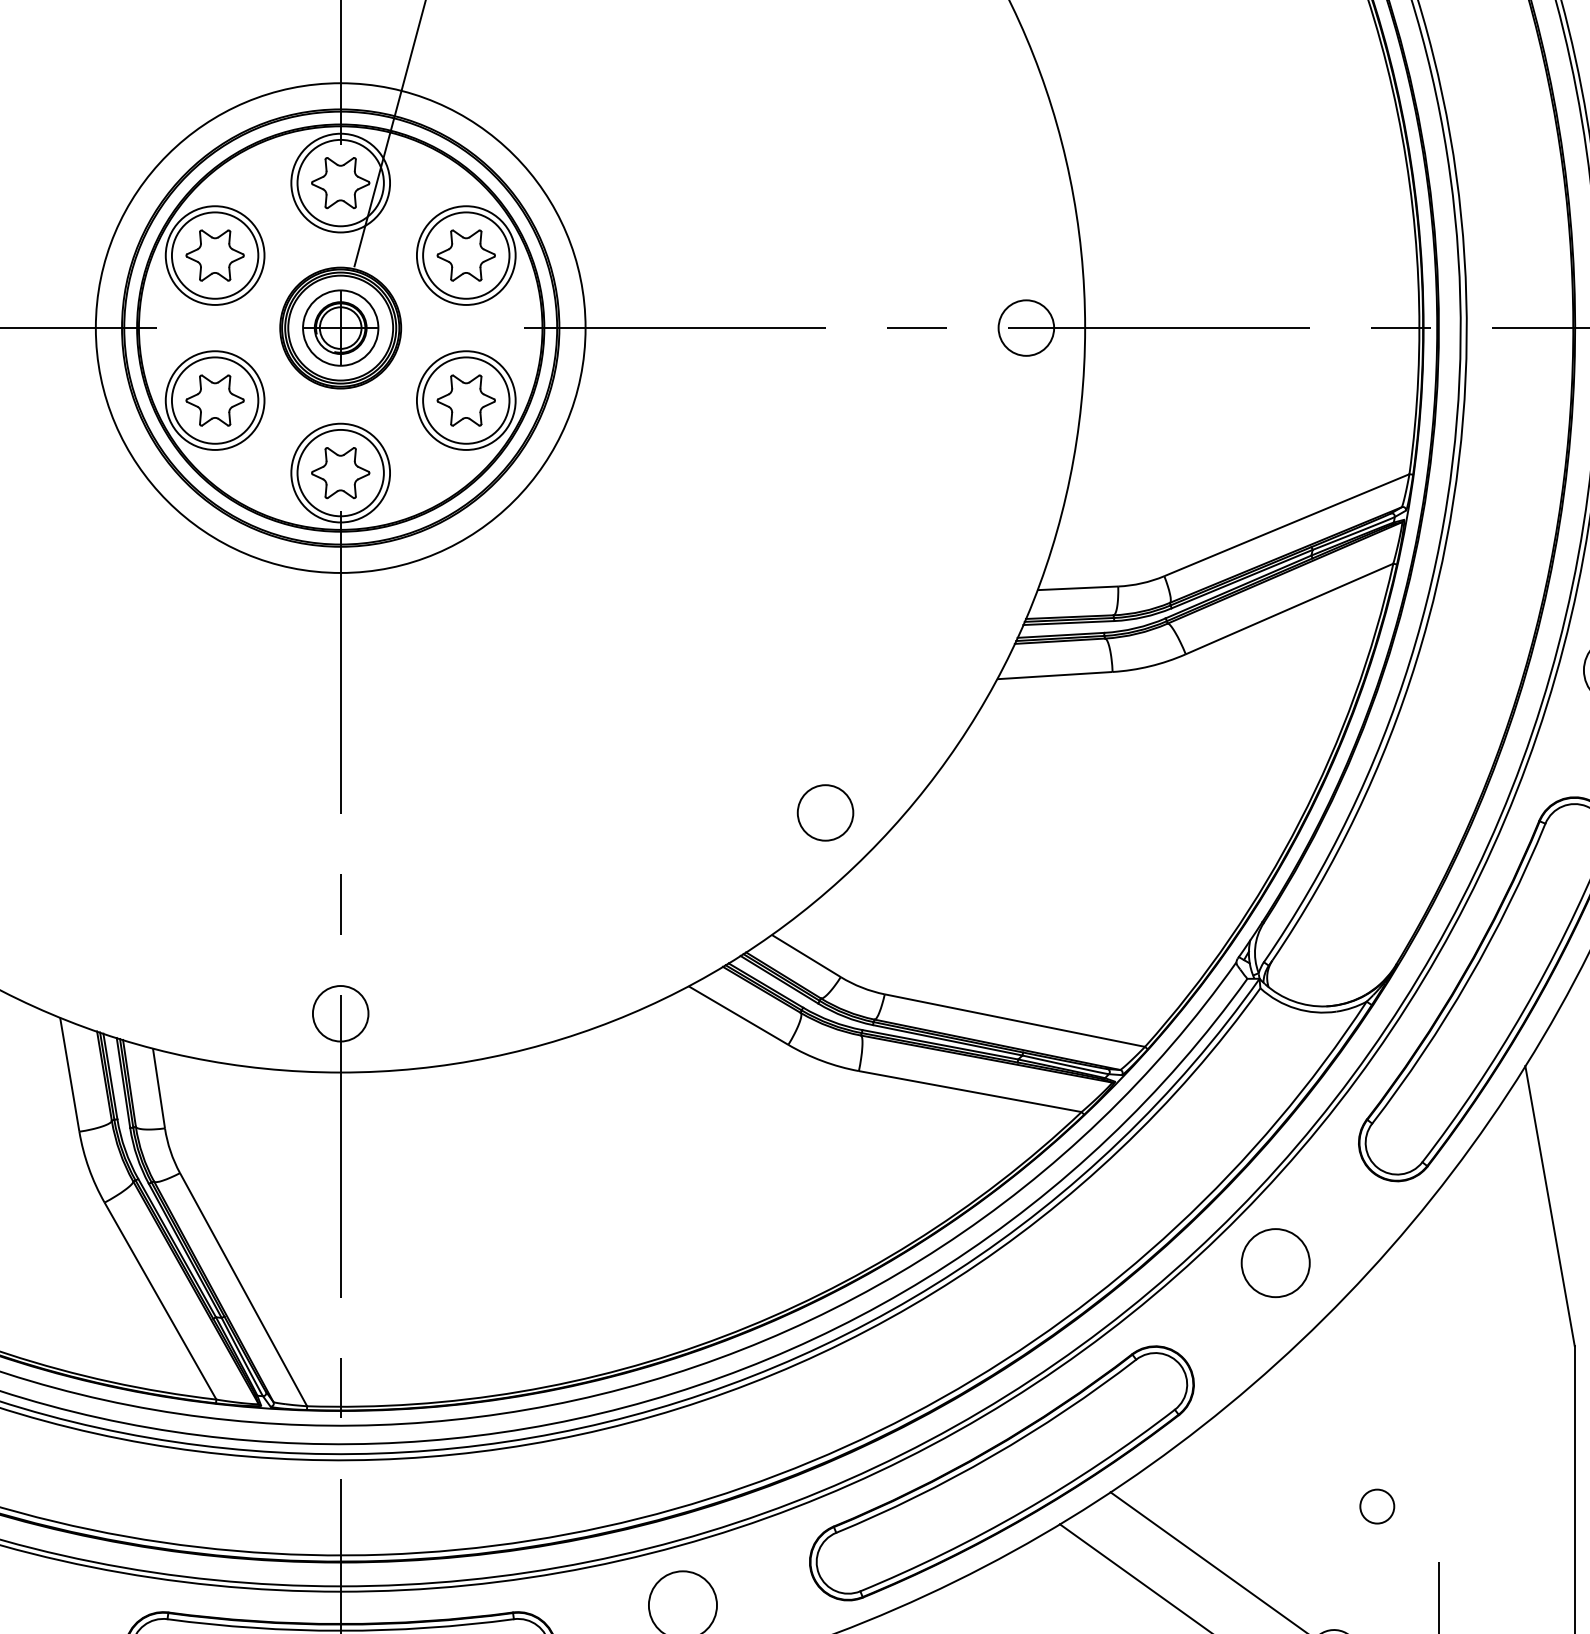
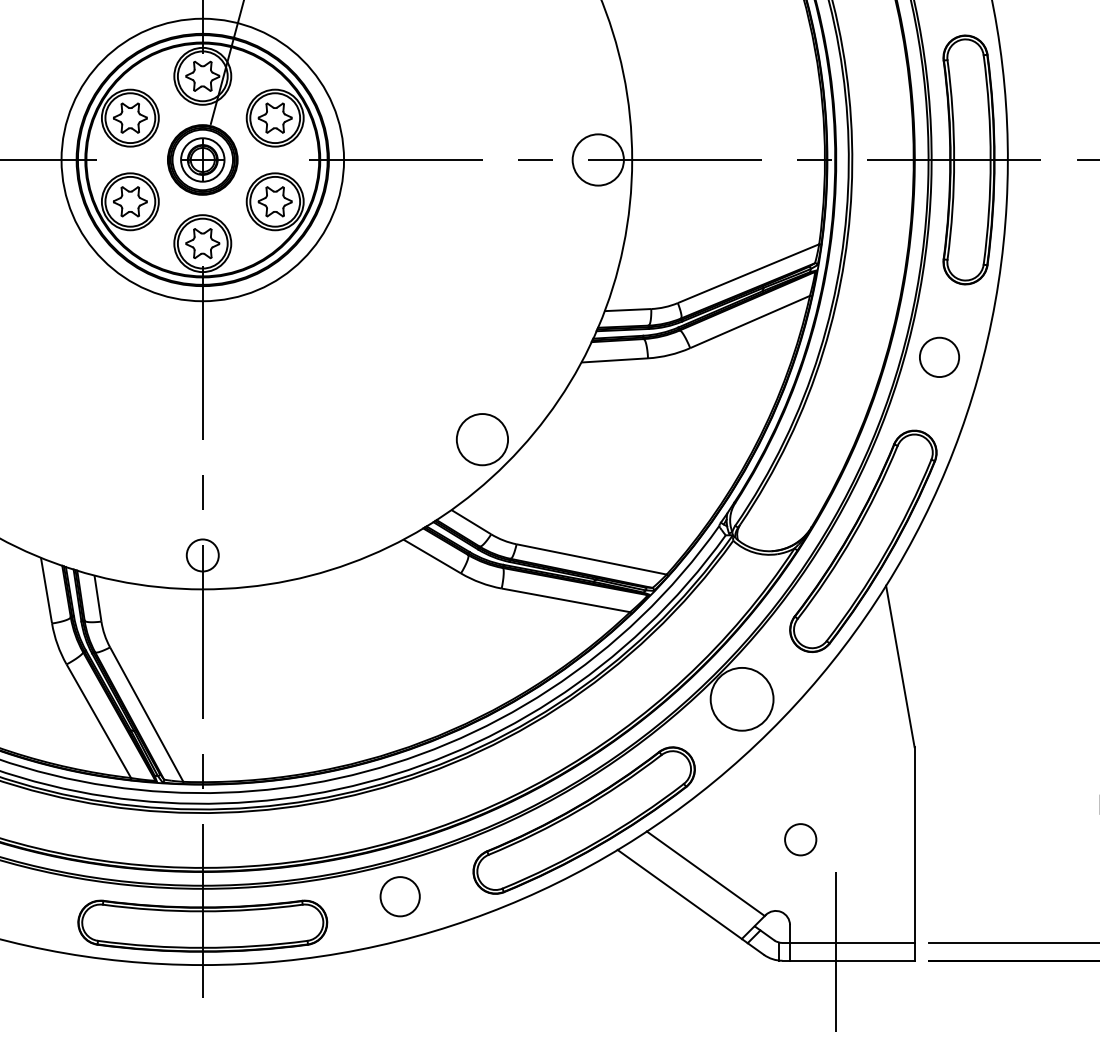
circle: (1026, 327) -> (598, 159), size x1.6
circle: (825, 812) -> (482, 439), size x1.6
circle: (1274, 1261) -> (741, 698), size x1.6
circle: (1376, 1506) -> (800, 839), size x1.6

